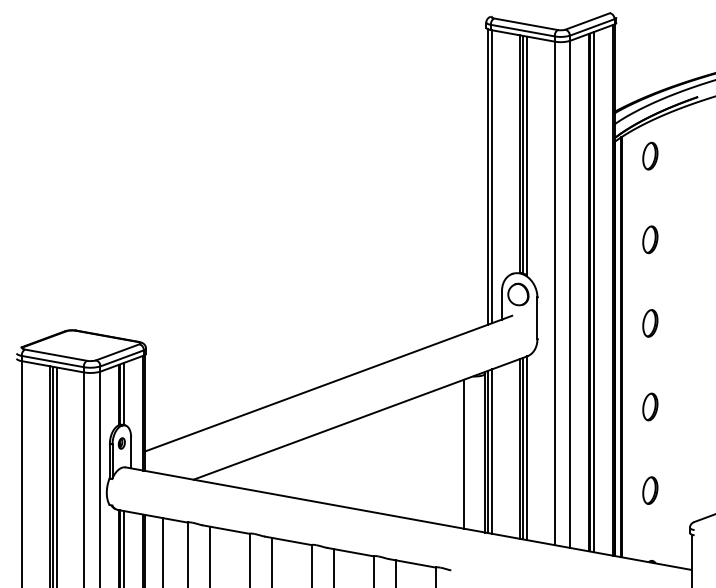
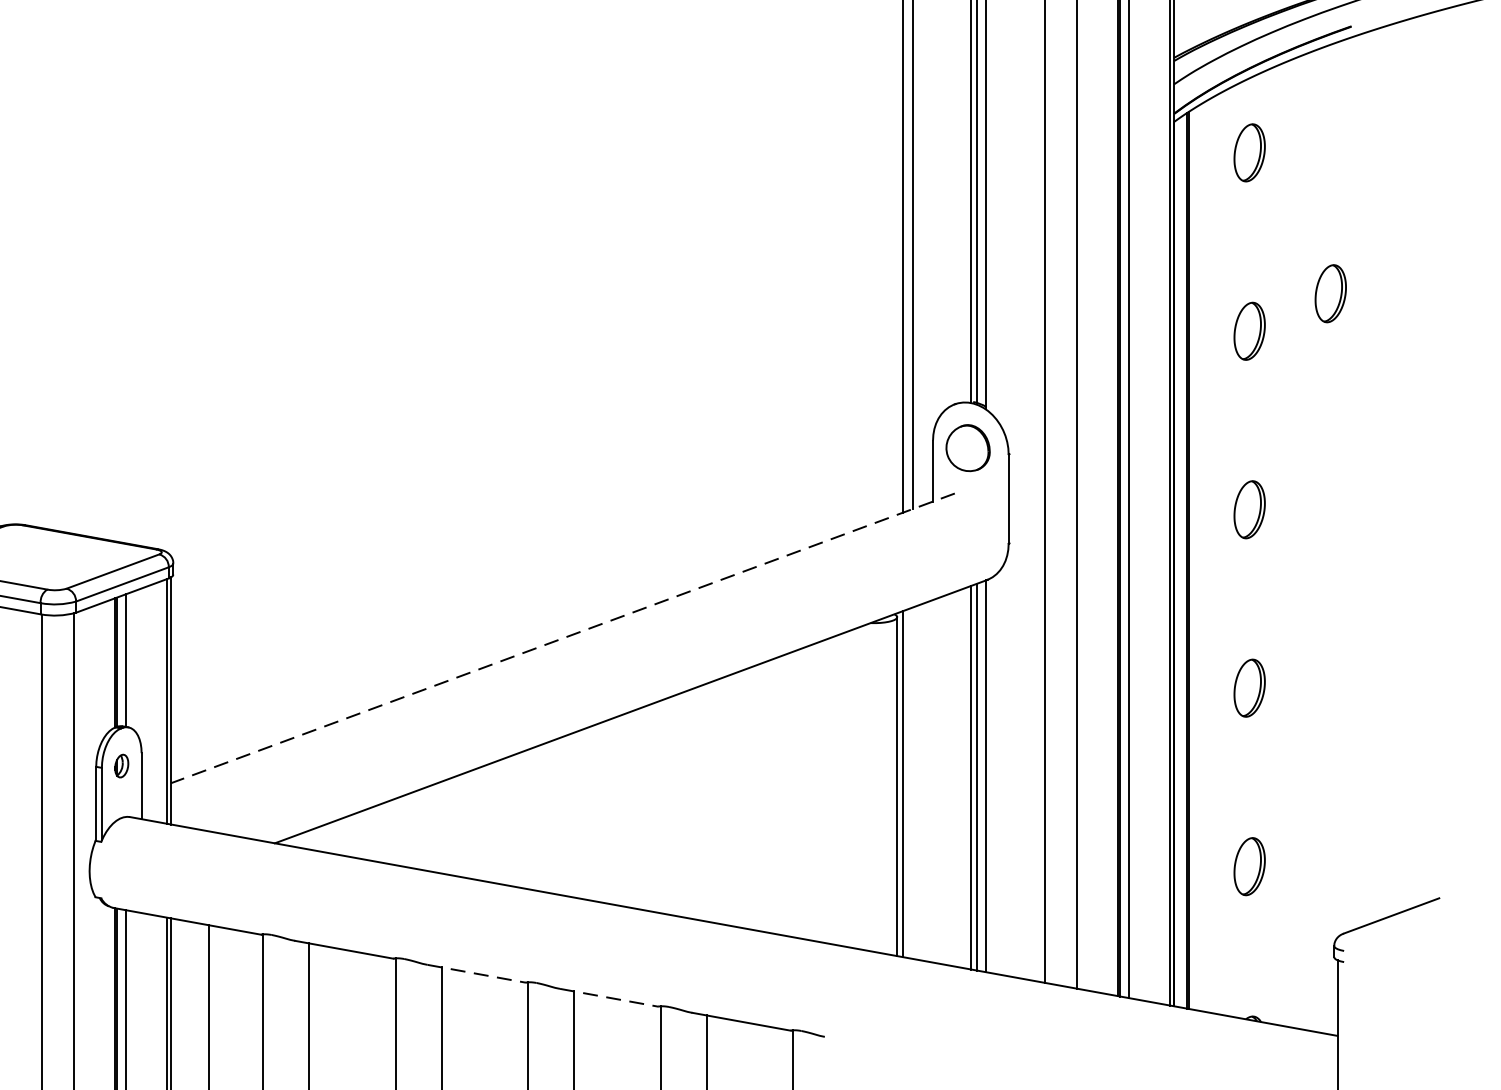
part: (688, 221) -> (1331, 292), added
line: (328, 383) -> (562, 638), solid -> dashed
line: (492, 451) -> (912, 783), removed
line: (463, 453) -> (850, 787), removed
line: (288, 540) -> (477, 973), solid -> dashed
line: (350, 552) -> (609, 998), solid -> dashed

